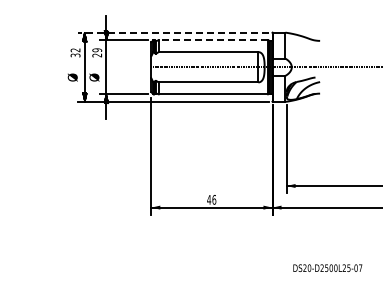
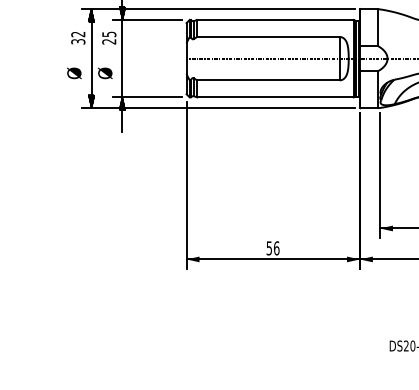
line: (173, 32) -> (218, 8), dashed -> solid
line: (213, 40) -> (275, 20), dashed -> solid
text: (96, 50) -> (108, 34), 29 -> 25
text: (209, 199) -> (269, 247), 46 -> 56

